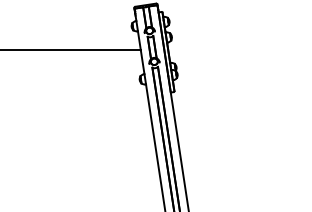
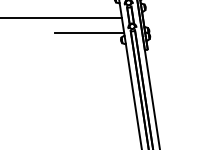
line: (98, 70) -> (89, 33), added

